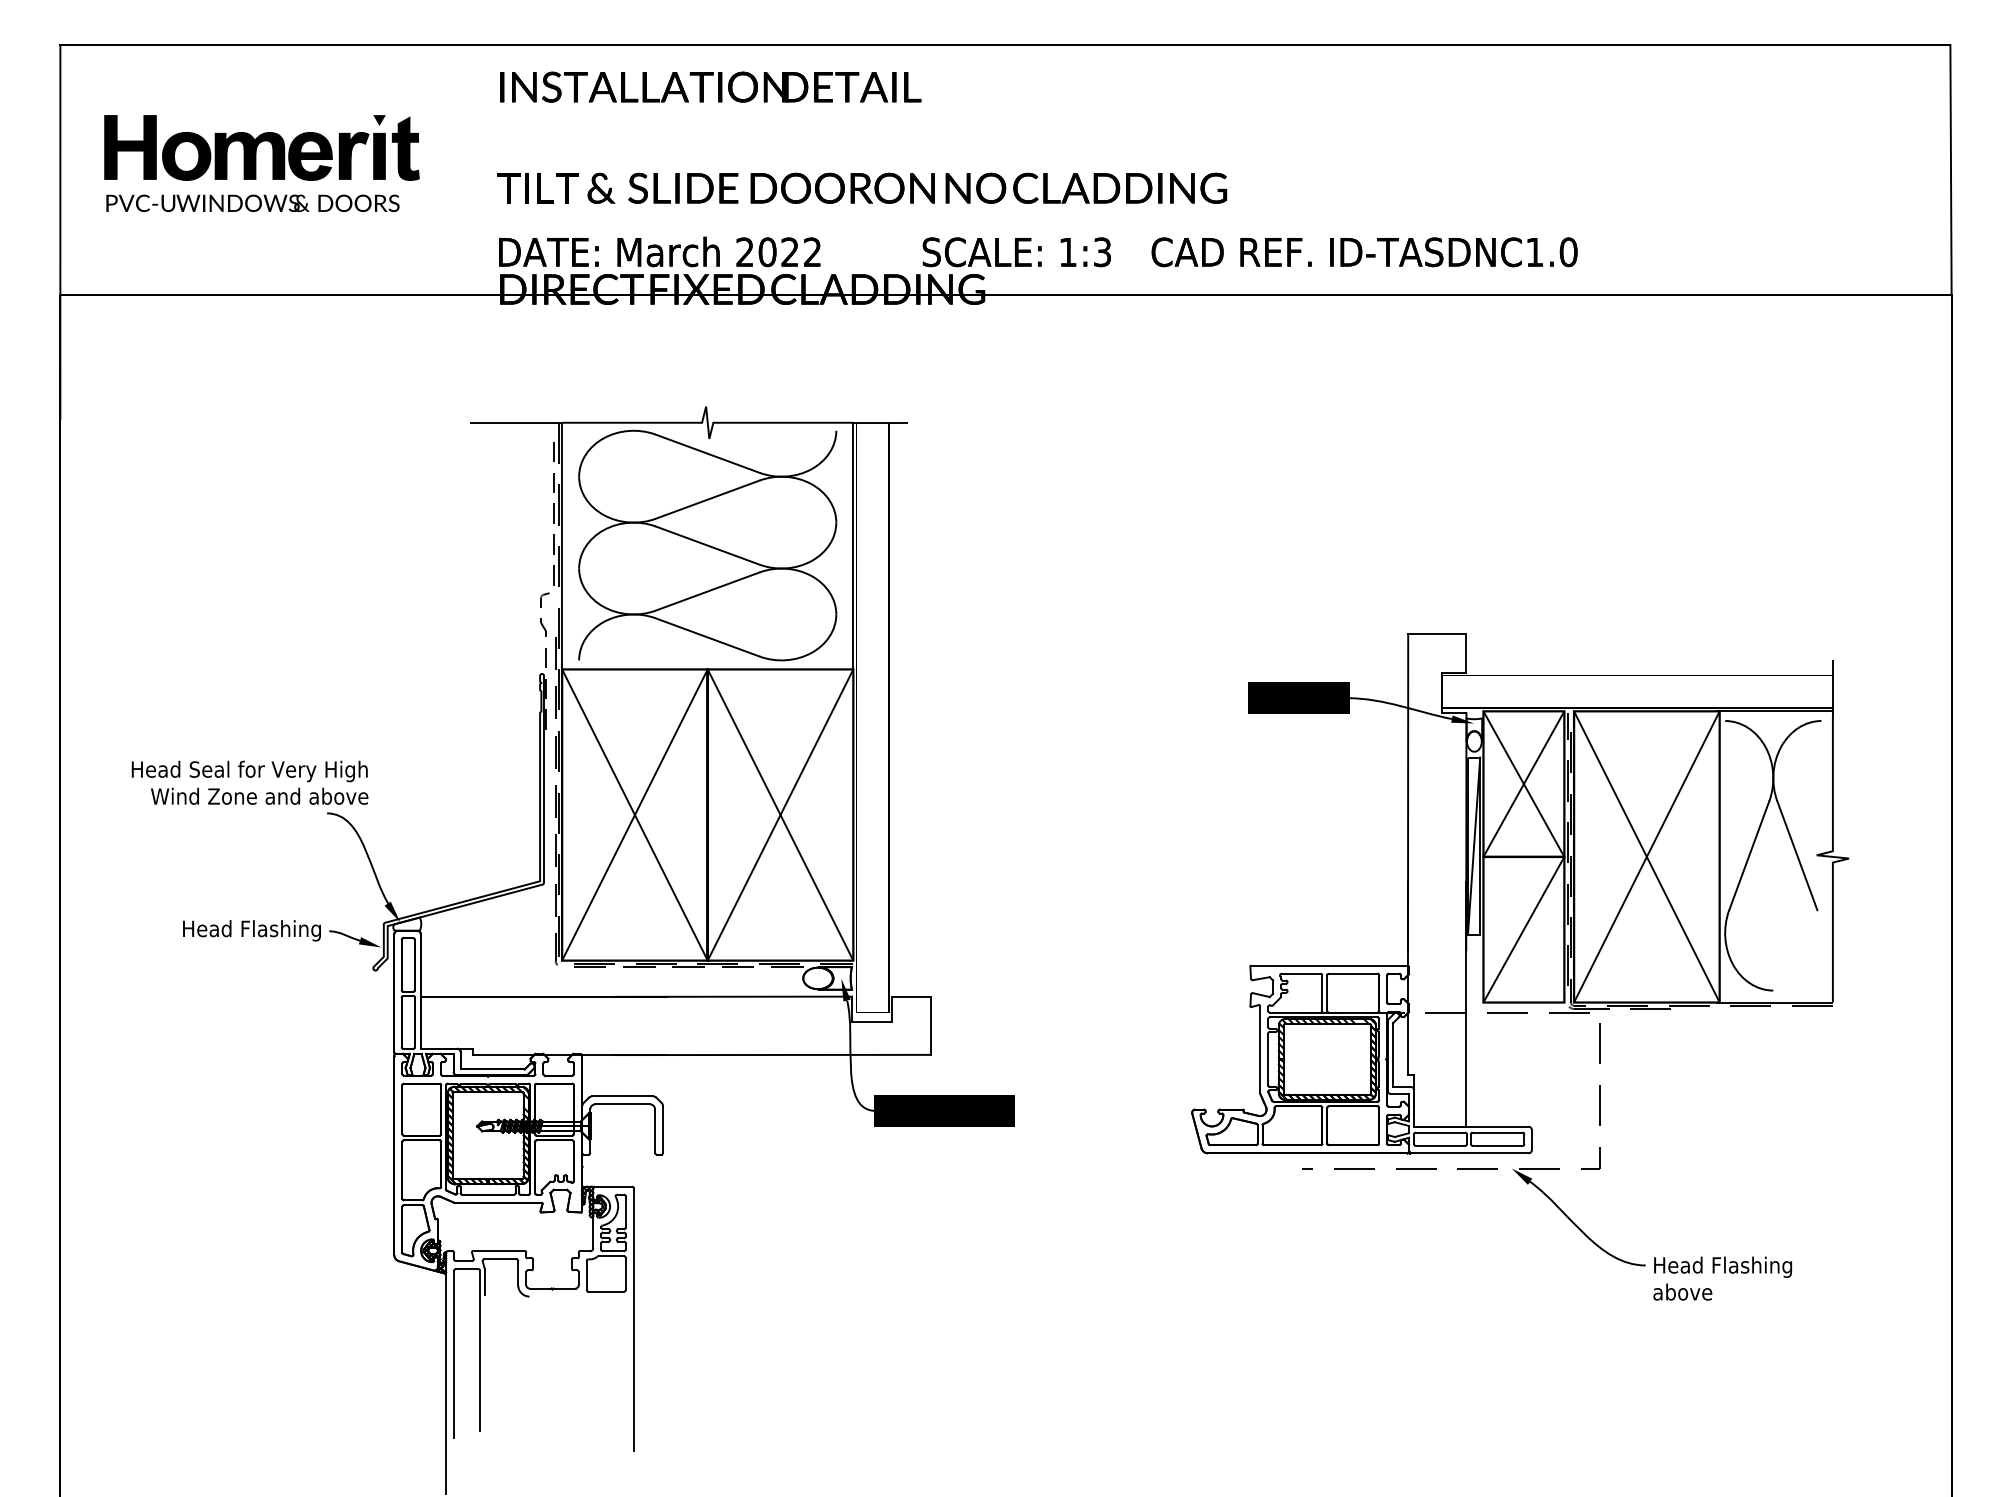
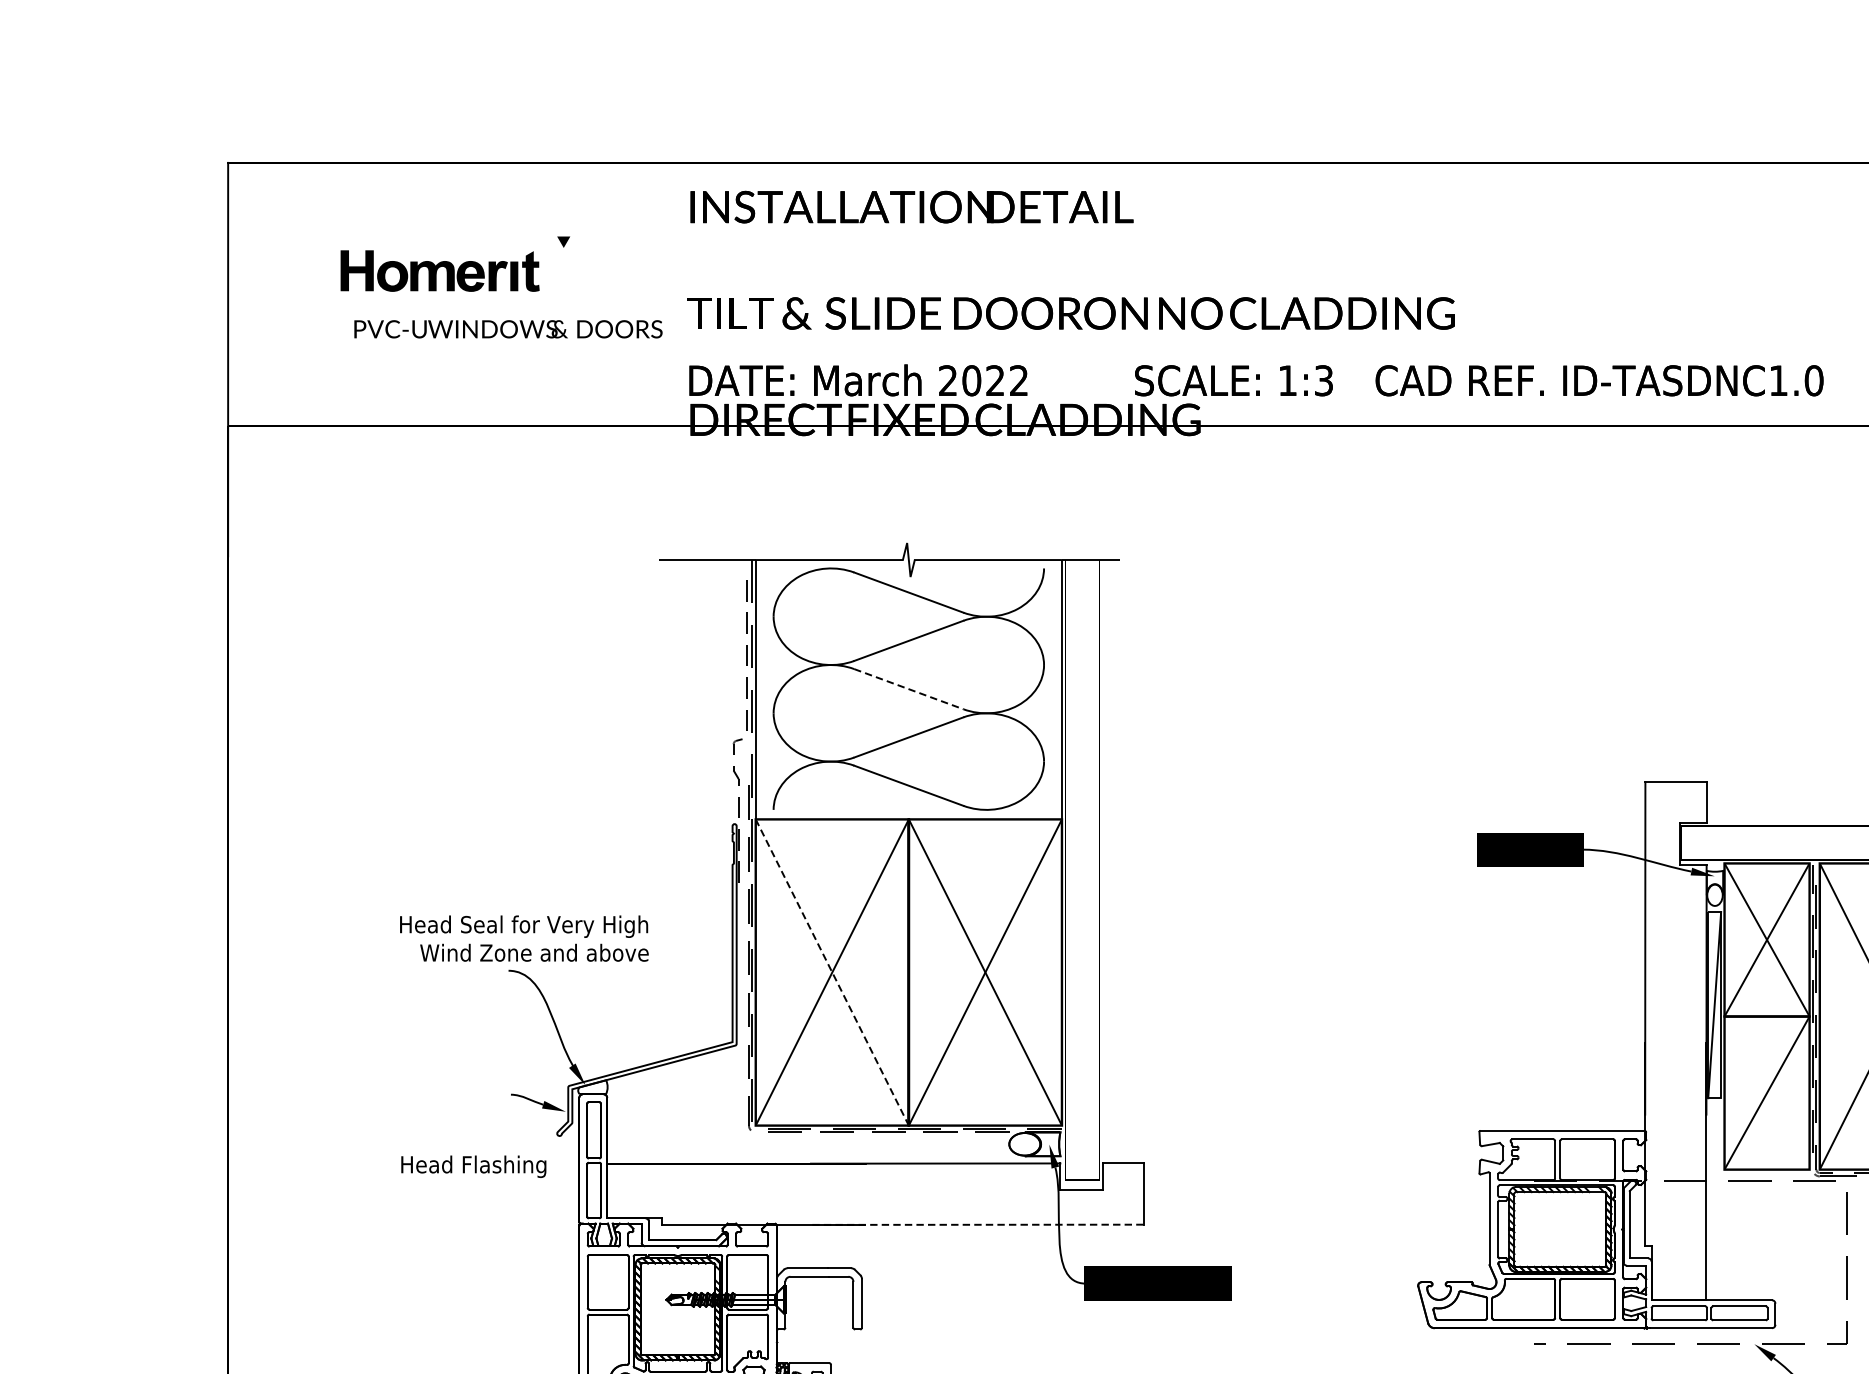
part: (261, 147) -> (439, 270), size x0.6
text: (252, 203) -> (507, 329), moved
line: (708, 545) -> (909, 689), solid -> dashed
text: (249, 782) -> (523, 938), moved
line: (634, 815) -> (831, 972), solid -> dashed
text: (251, 930) -> (473, 1166), moved
line: (772, 1054) -> (976, 1224), solid -> dashed

